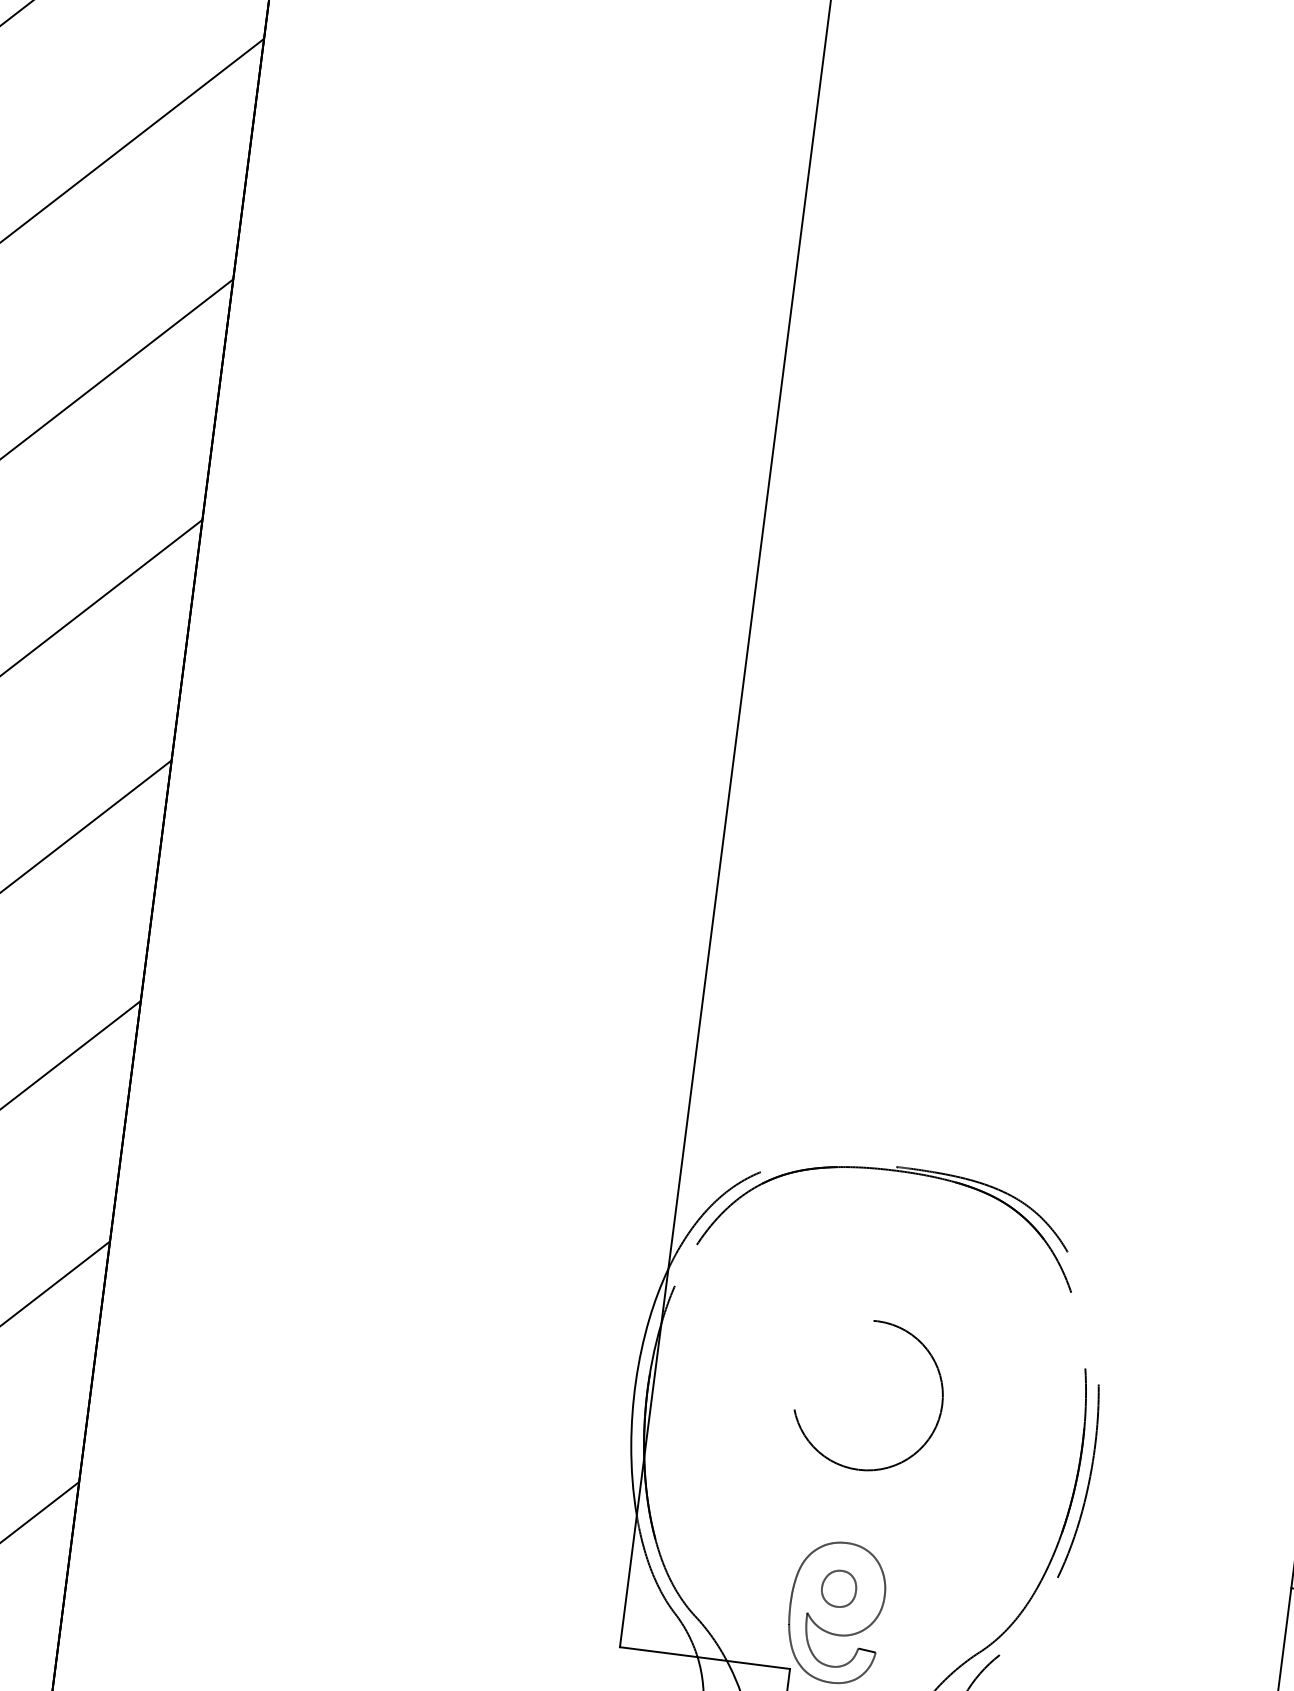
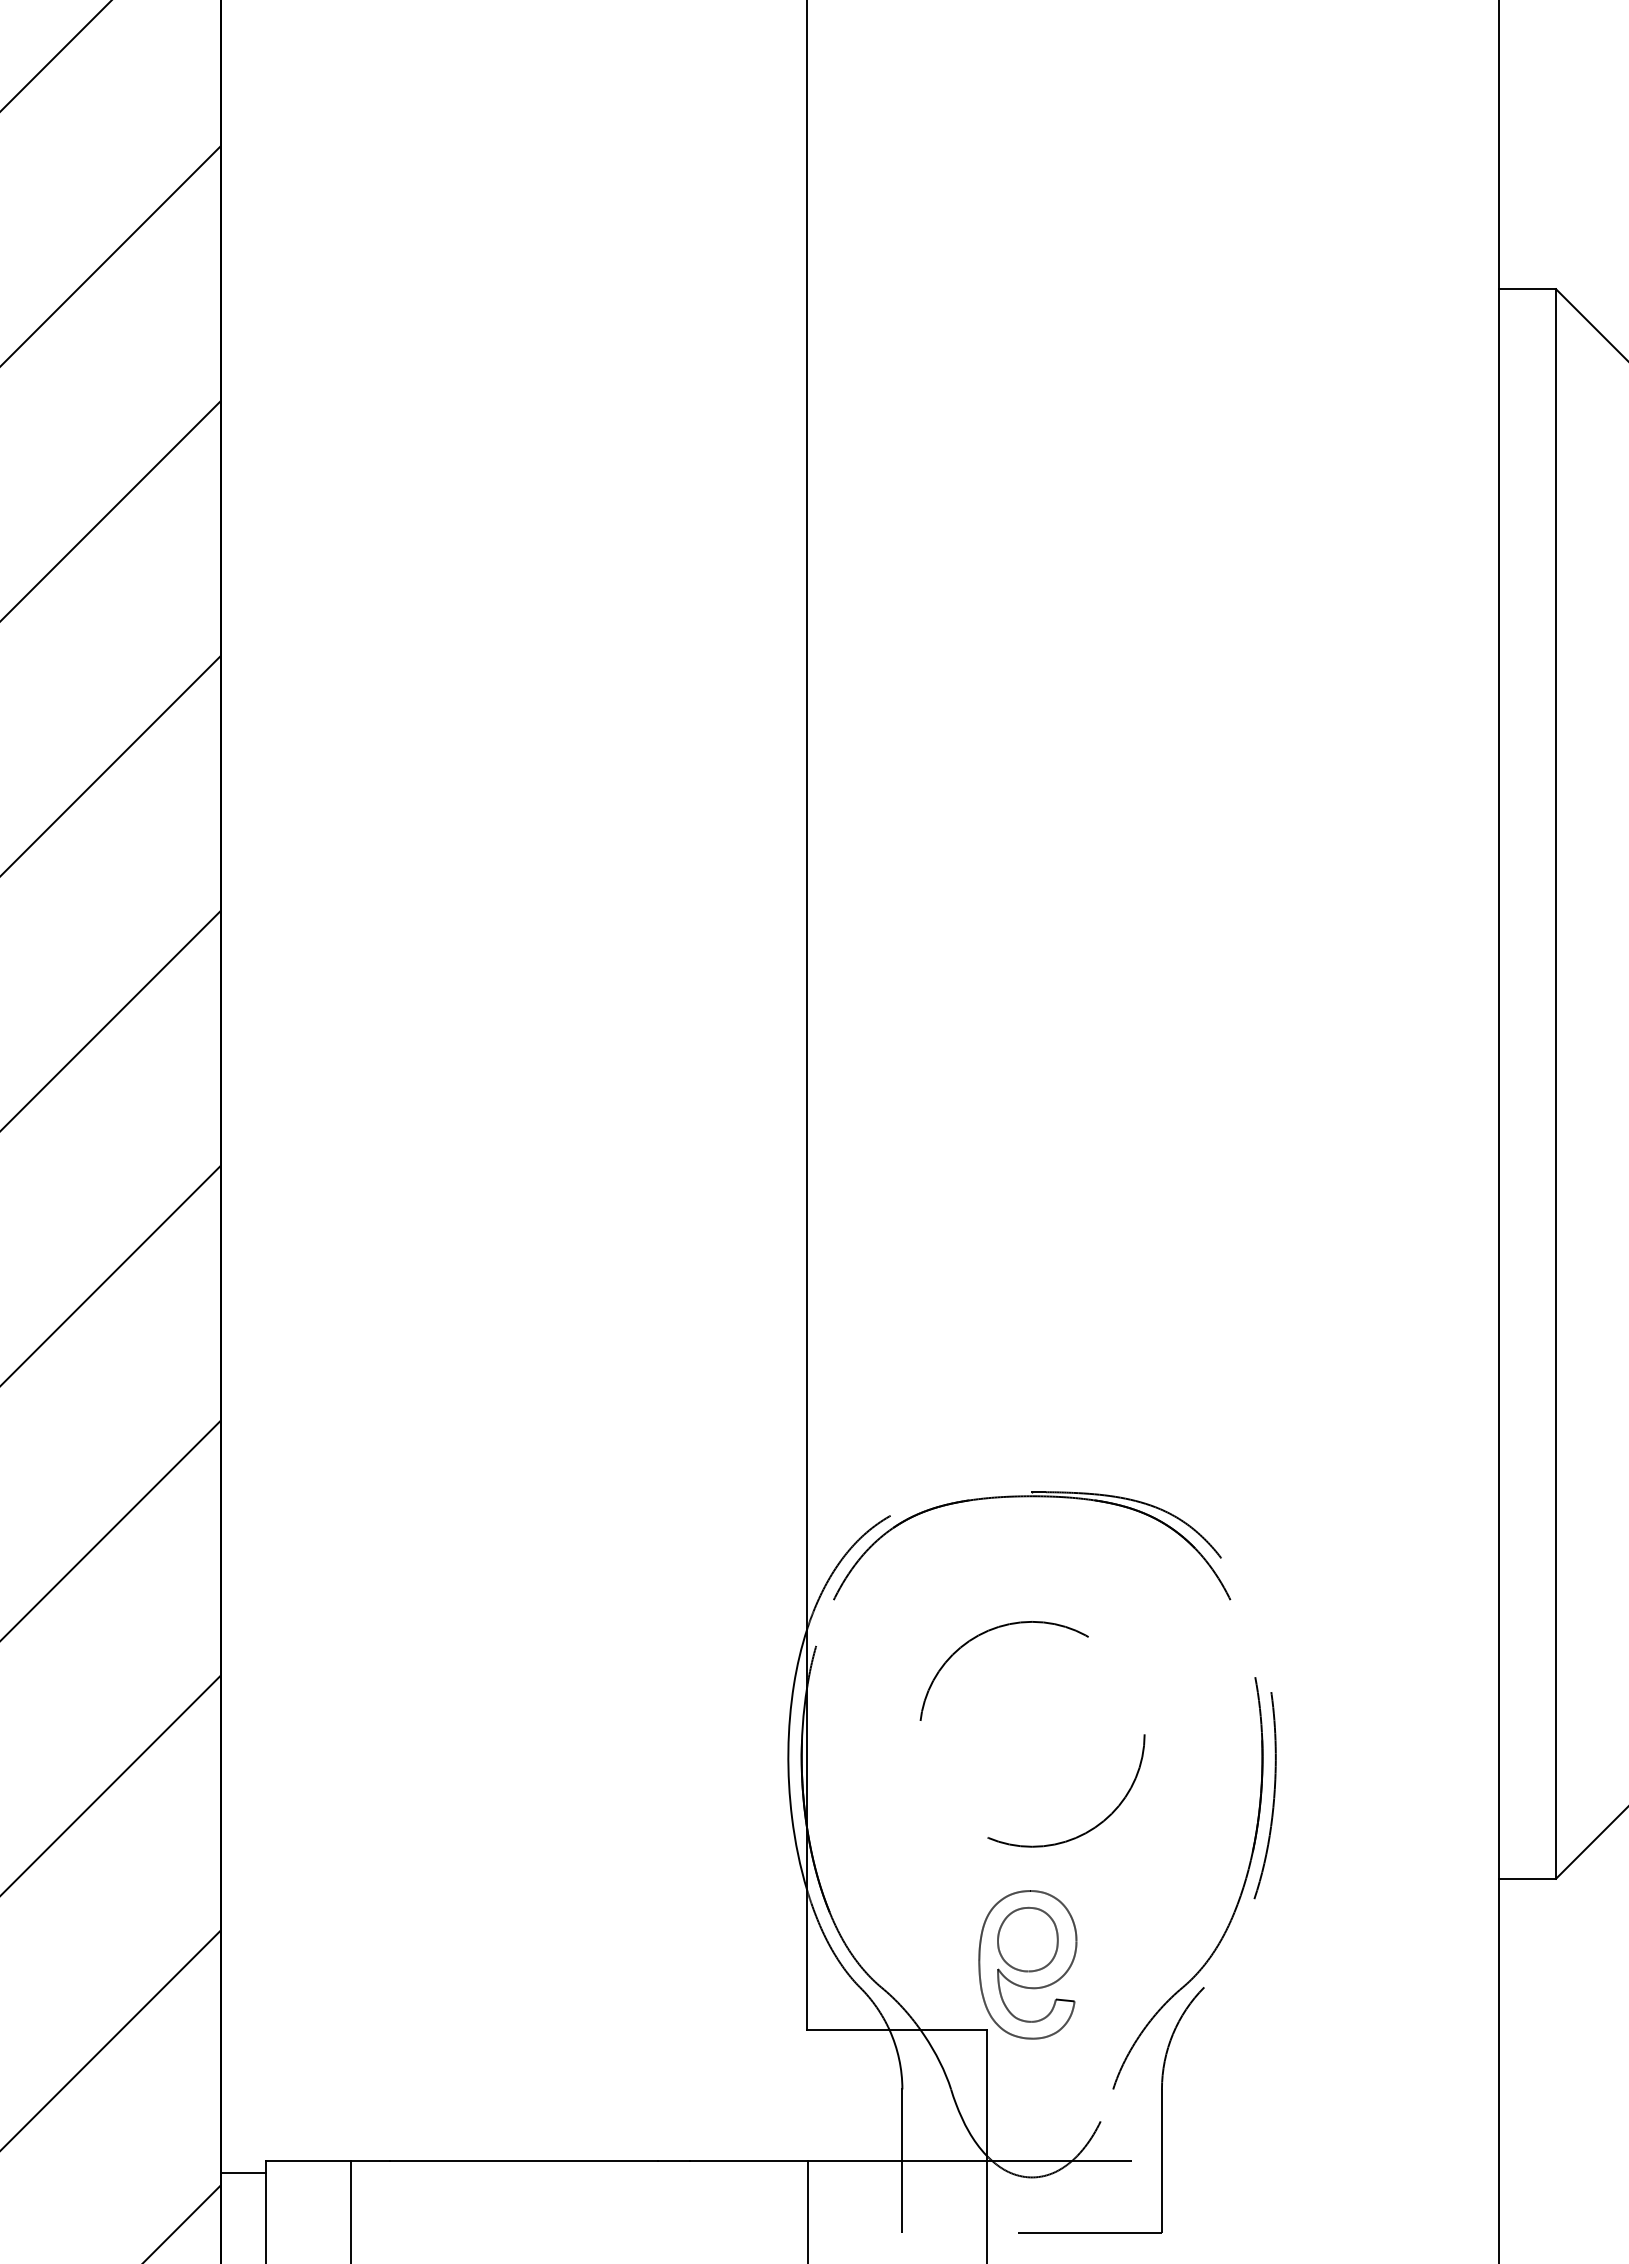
circle: (868, 1395) -> (1032, 1734), size x1.43
part: (838, 1588) -> (1027, 1939), size x1.67

